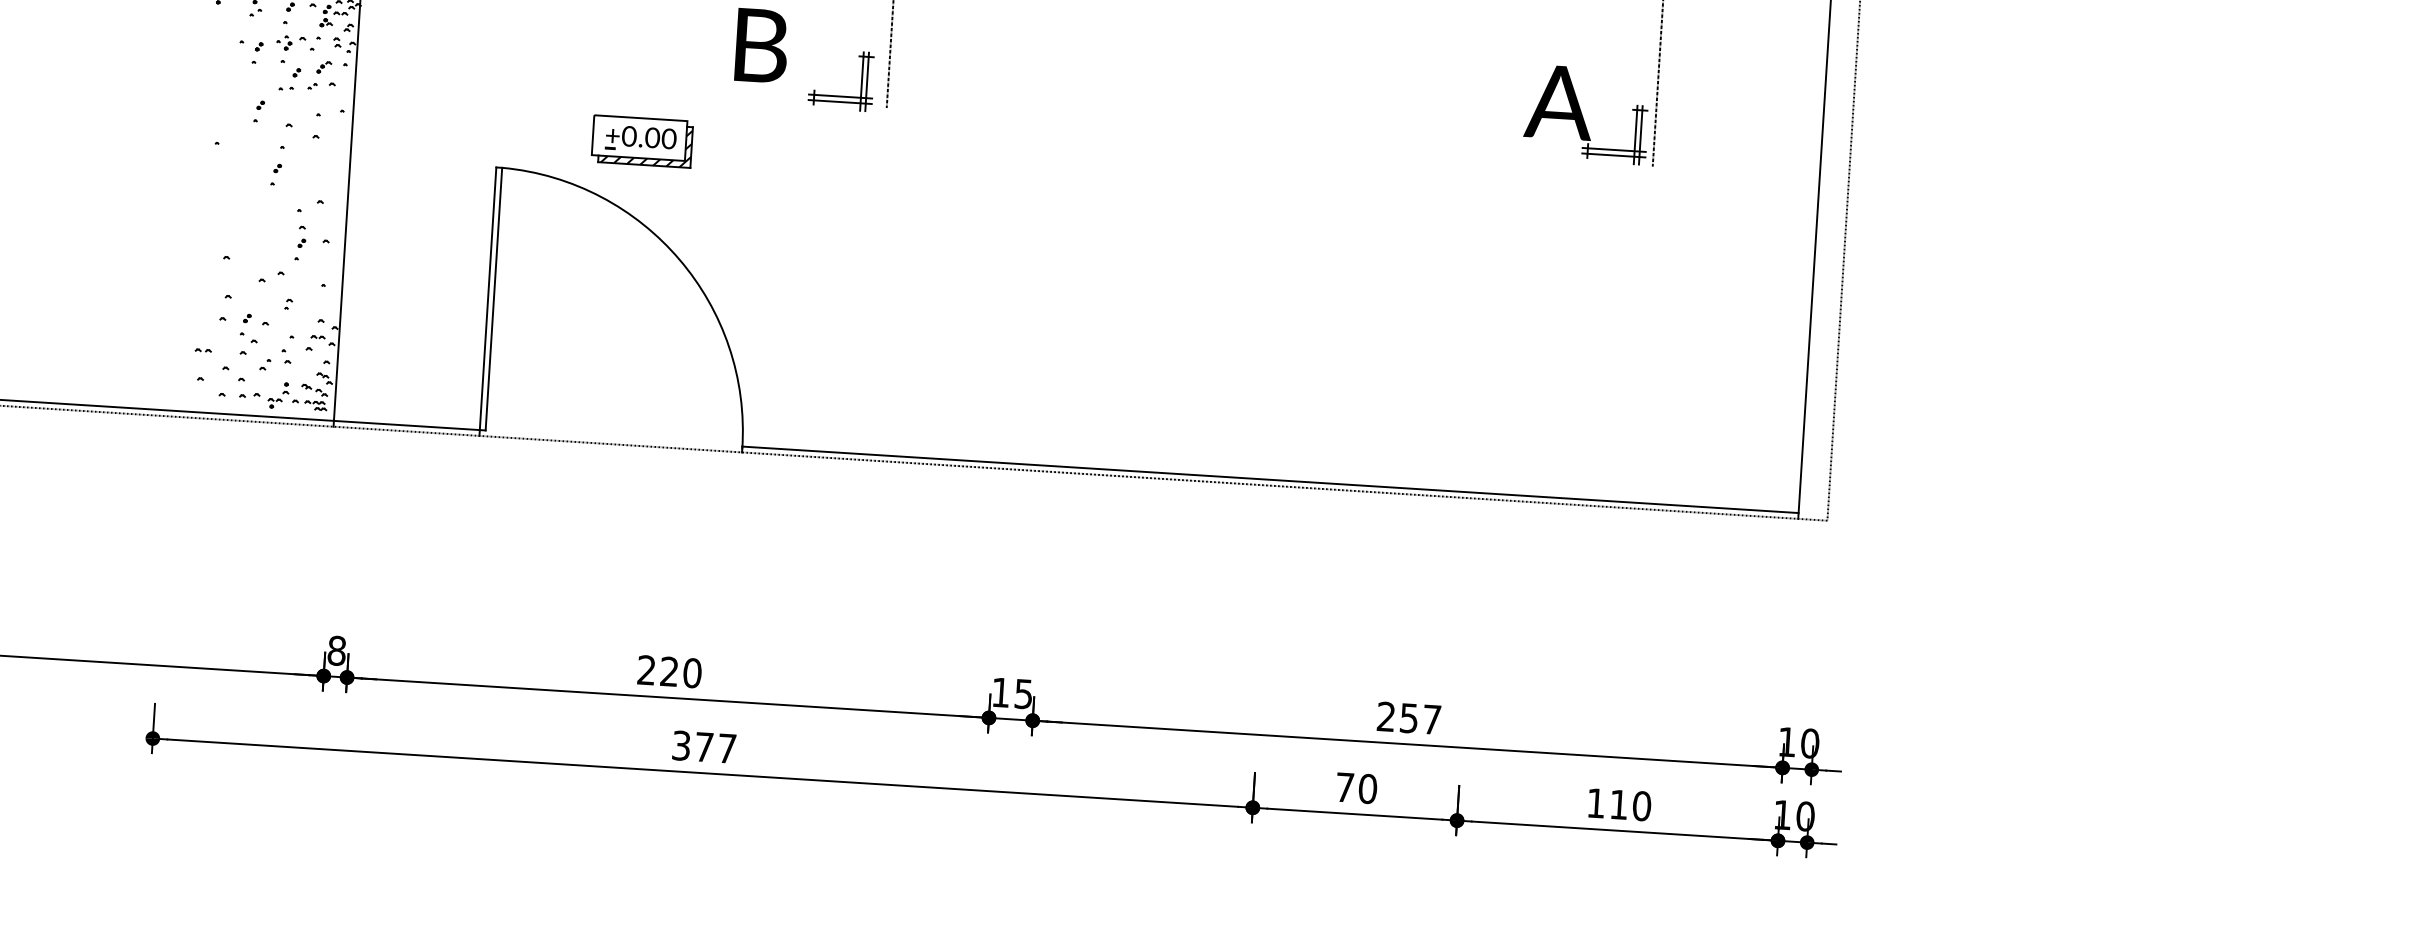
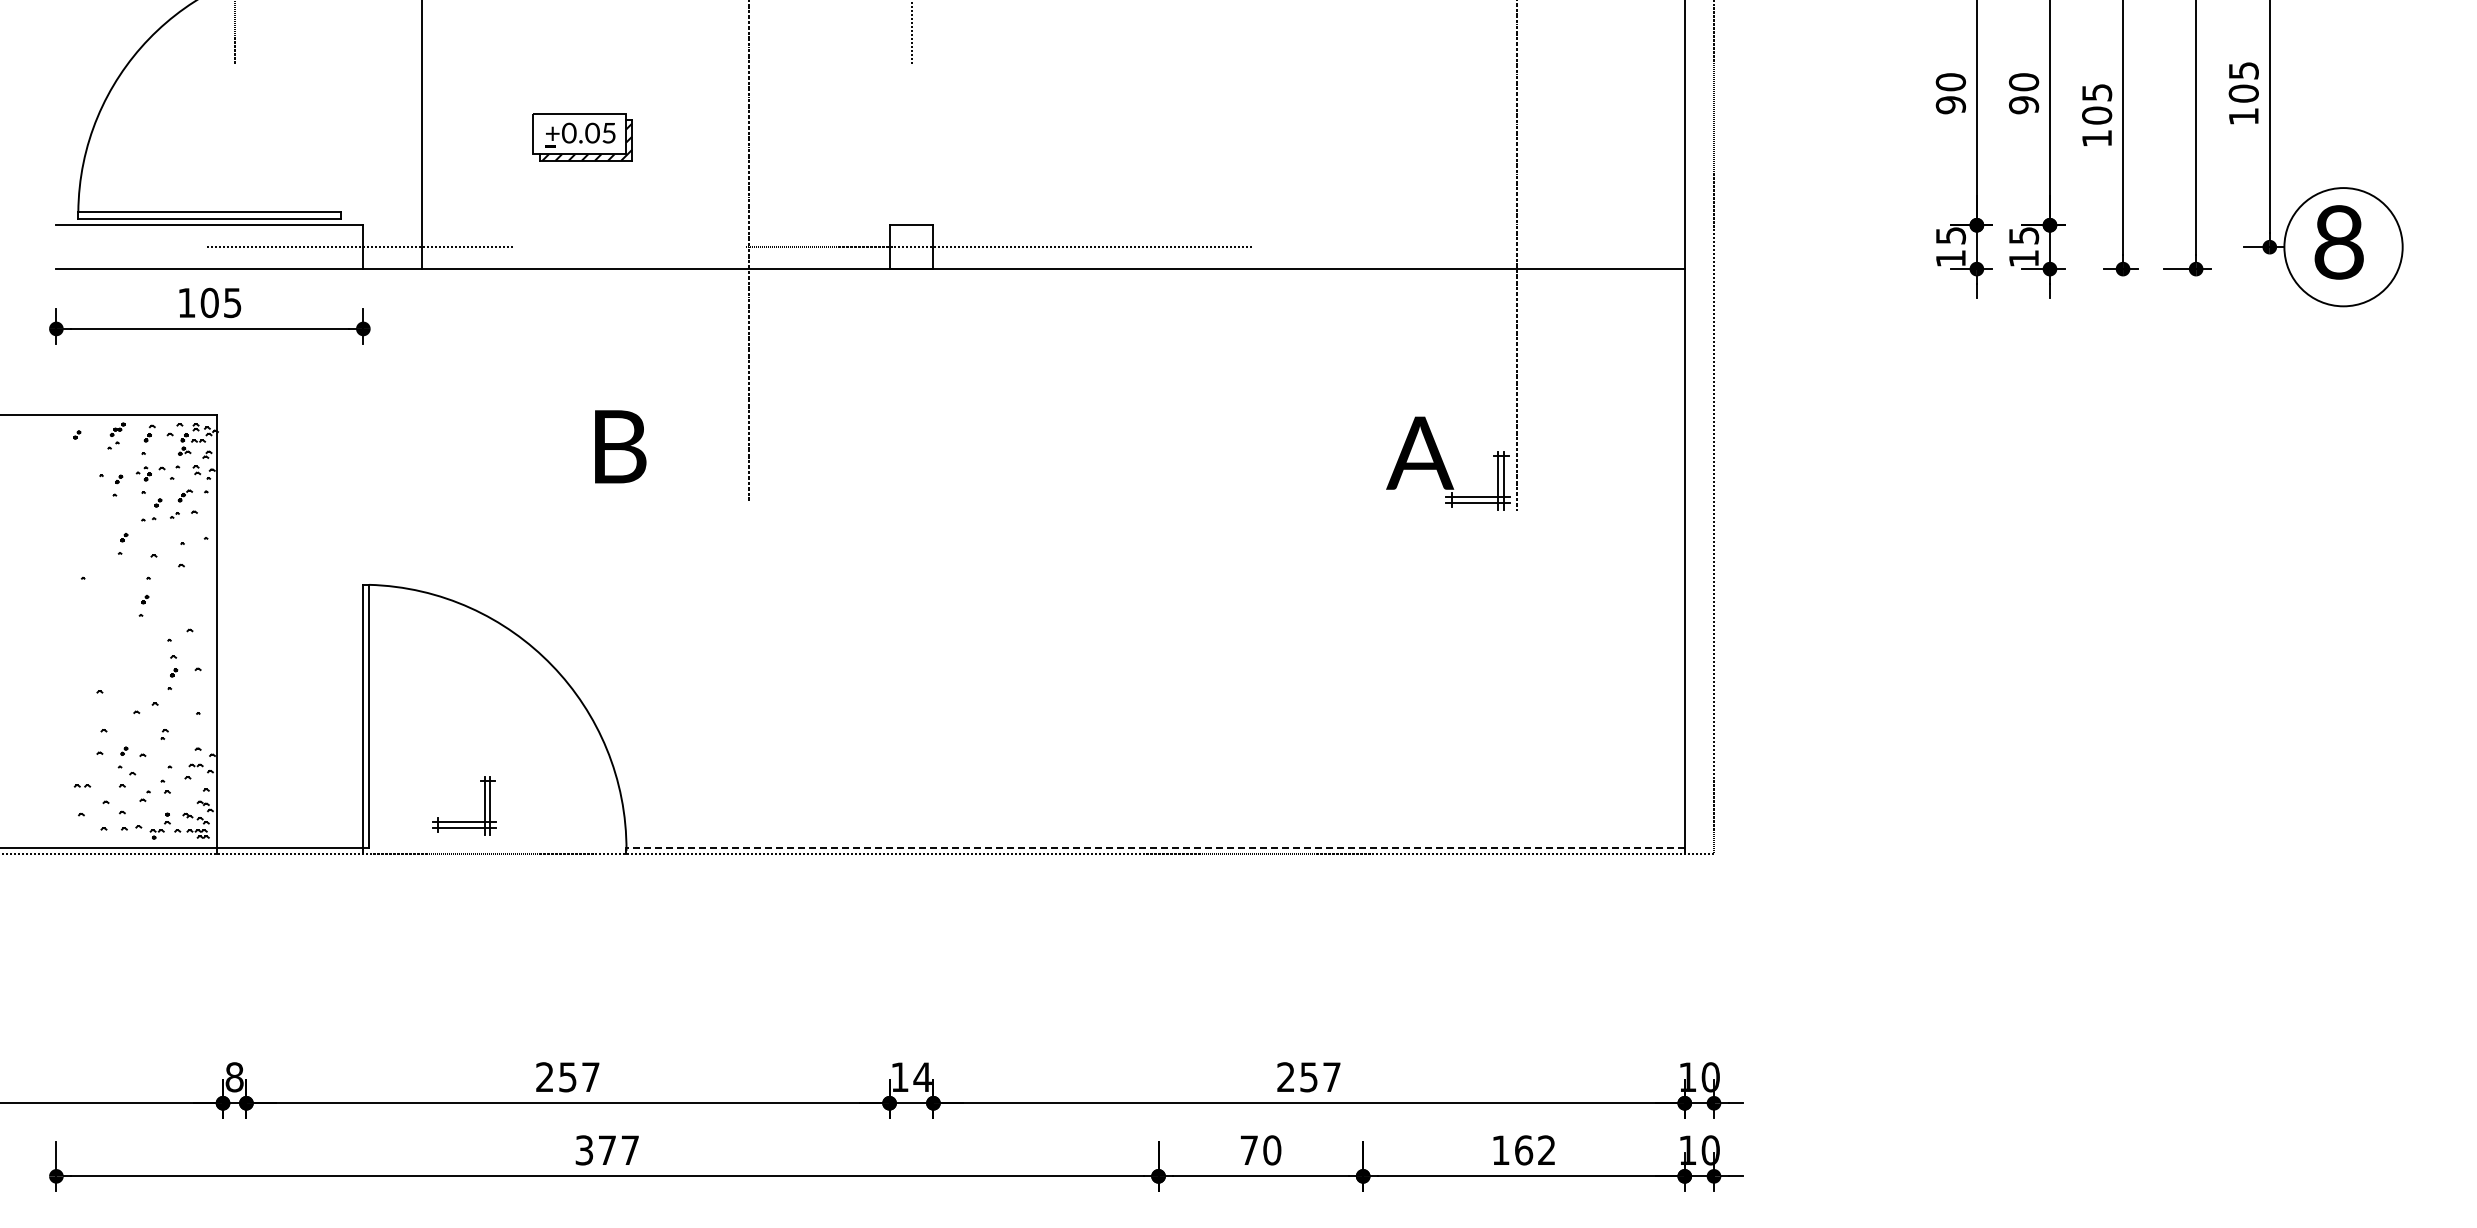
part: (840, 95) -> (464, 821), moved
part: (642, 141) -> (507, 549), removed
line: (1270, 479) -> (1155, 847), solid -> dashed
text: (681, 672) -> (579, 1077), 220 -> 257
text: (1023, 694) -> (922, 1077), 15 -> 14
text: (1630, 805) -> (1535, 1150), 110 -> 162

